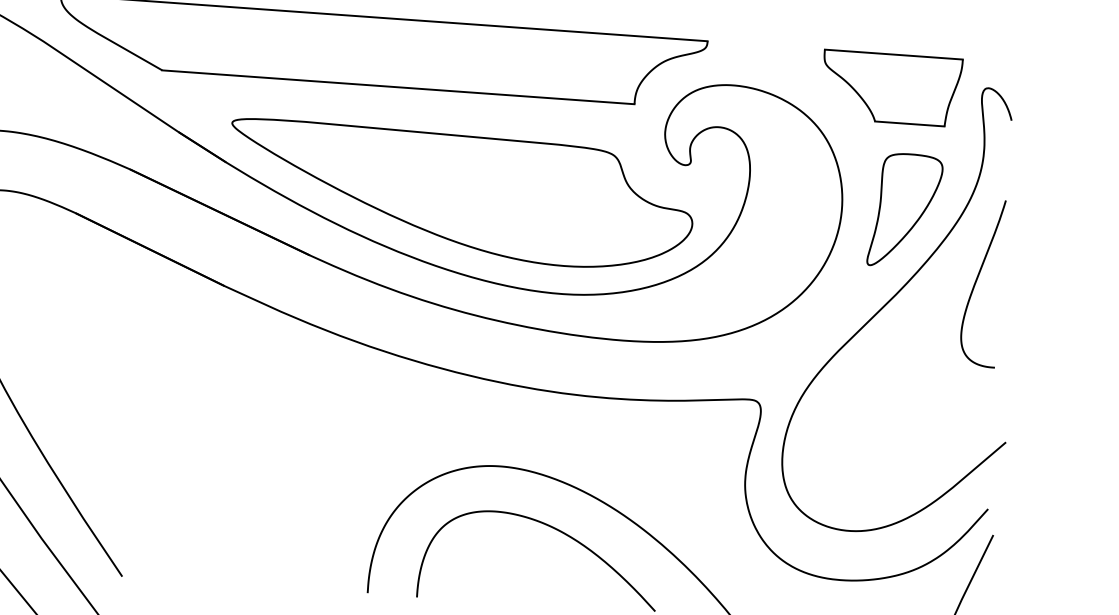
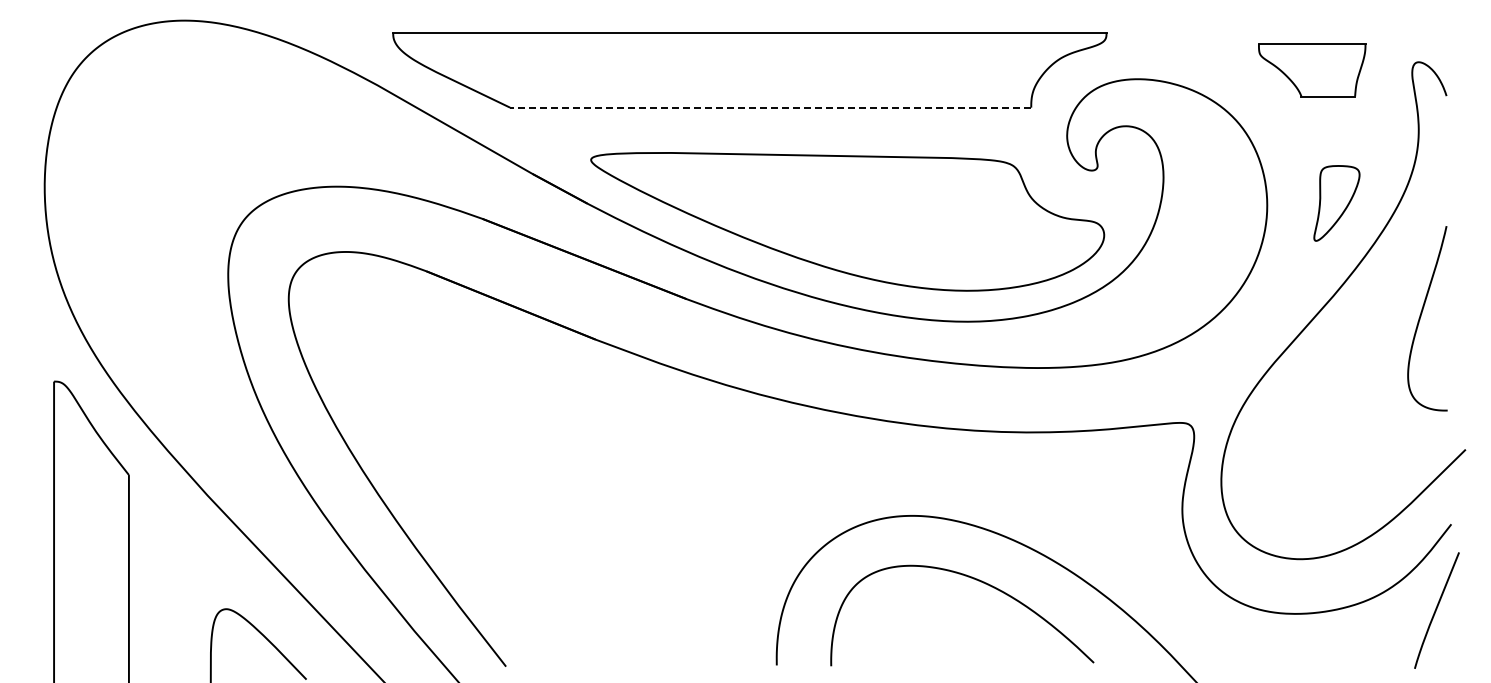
line: (398, 87) -> (770, 107), solid -> dashed
part: (891, 88) -> (1312, 70), size x0.7
part: (904, 210) -> (1336, 203), size x0.6
curve: (977, 280) -> (1421, 316), moved

